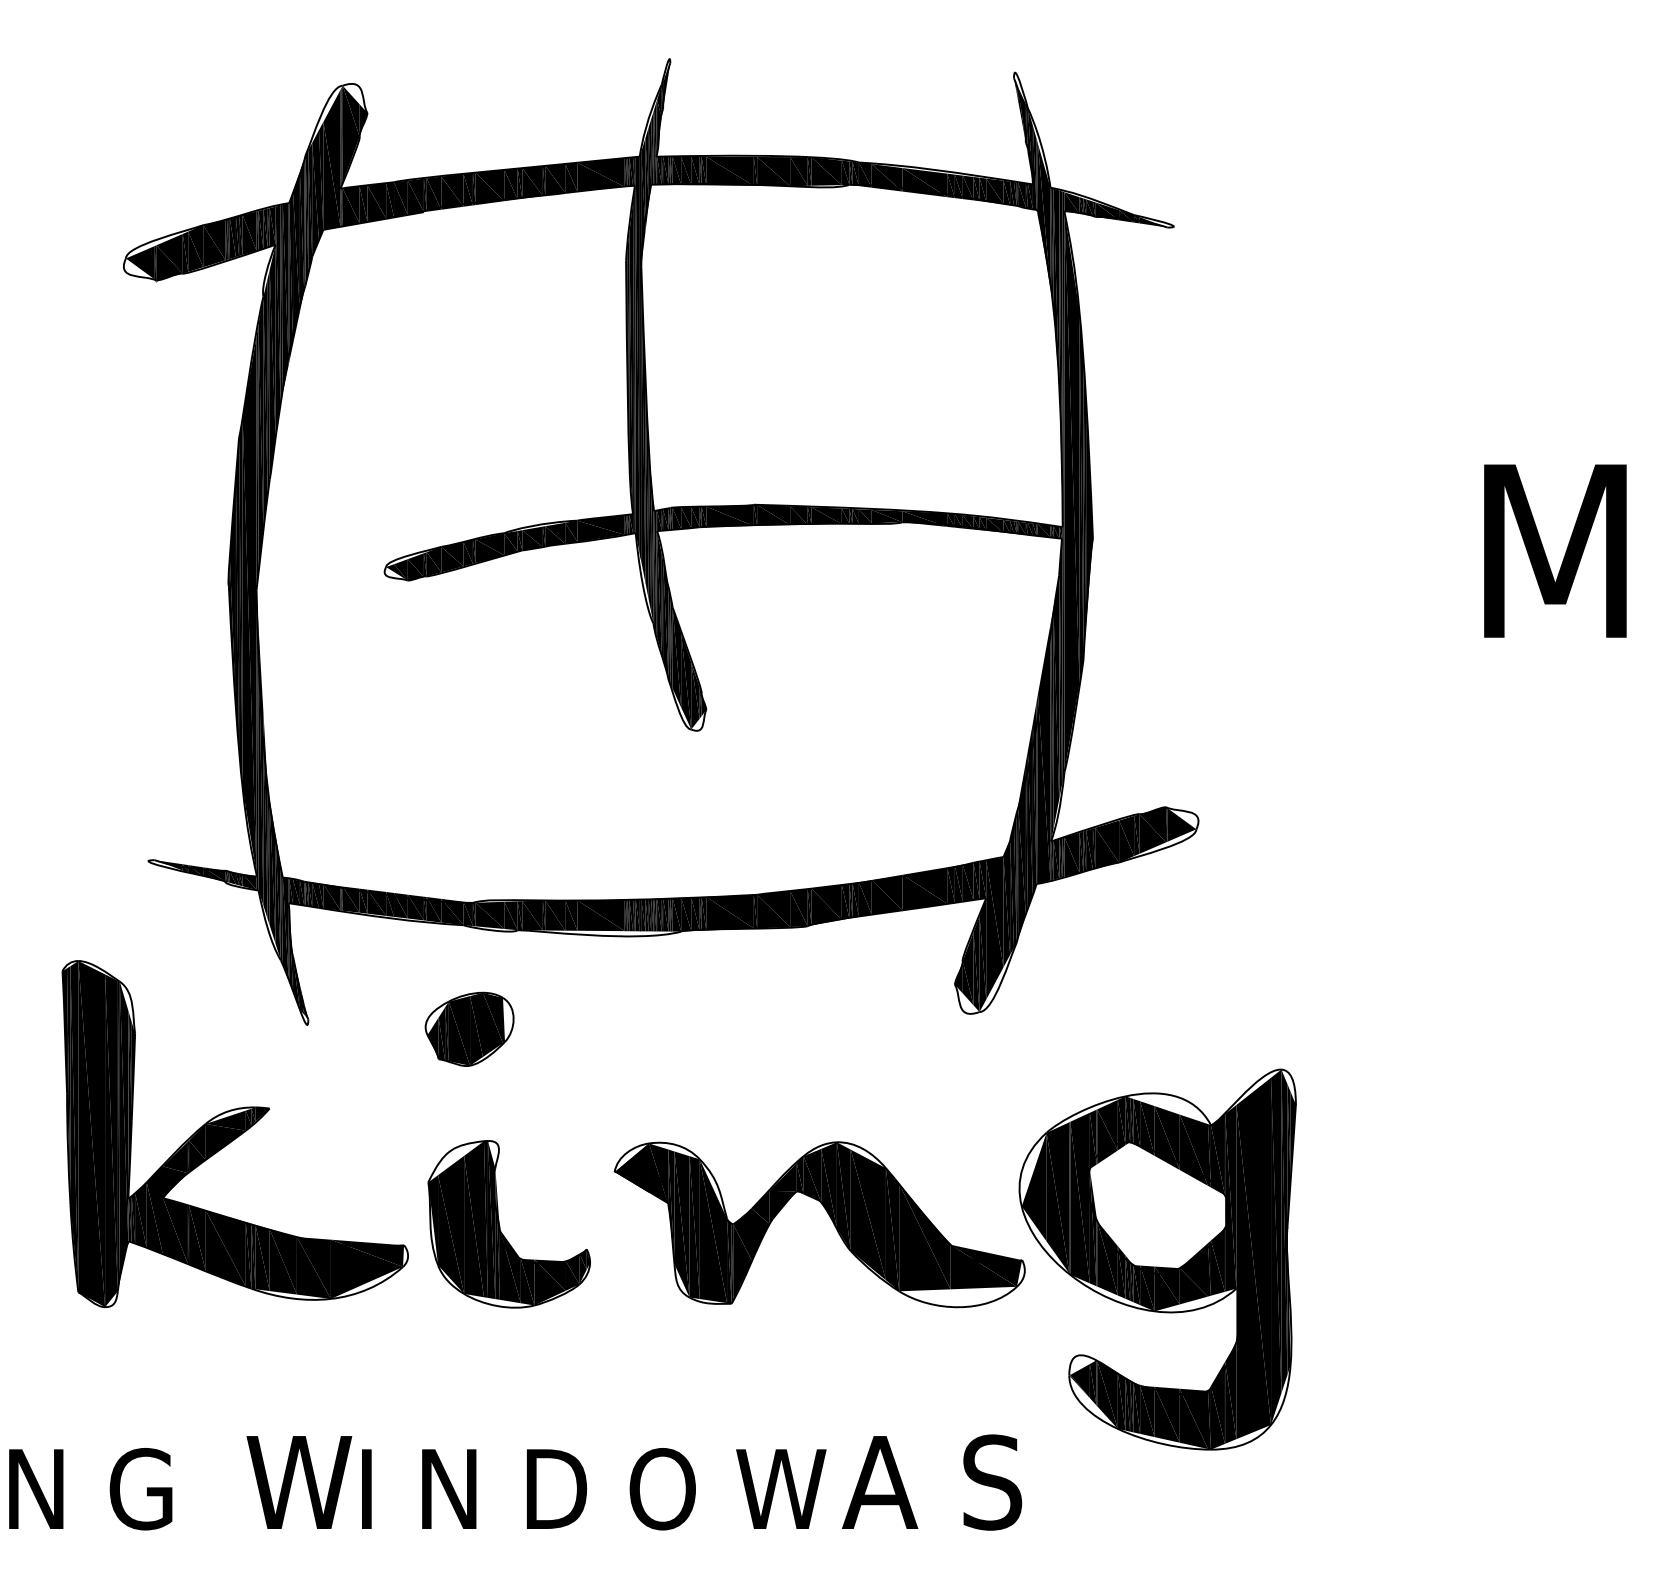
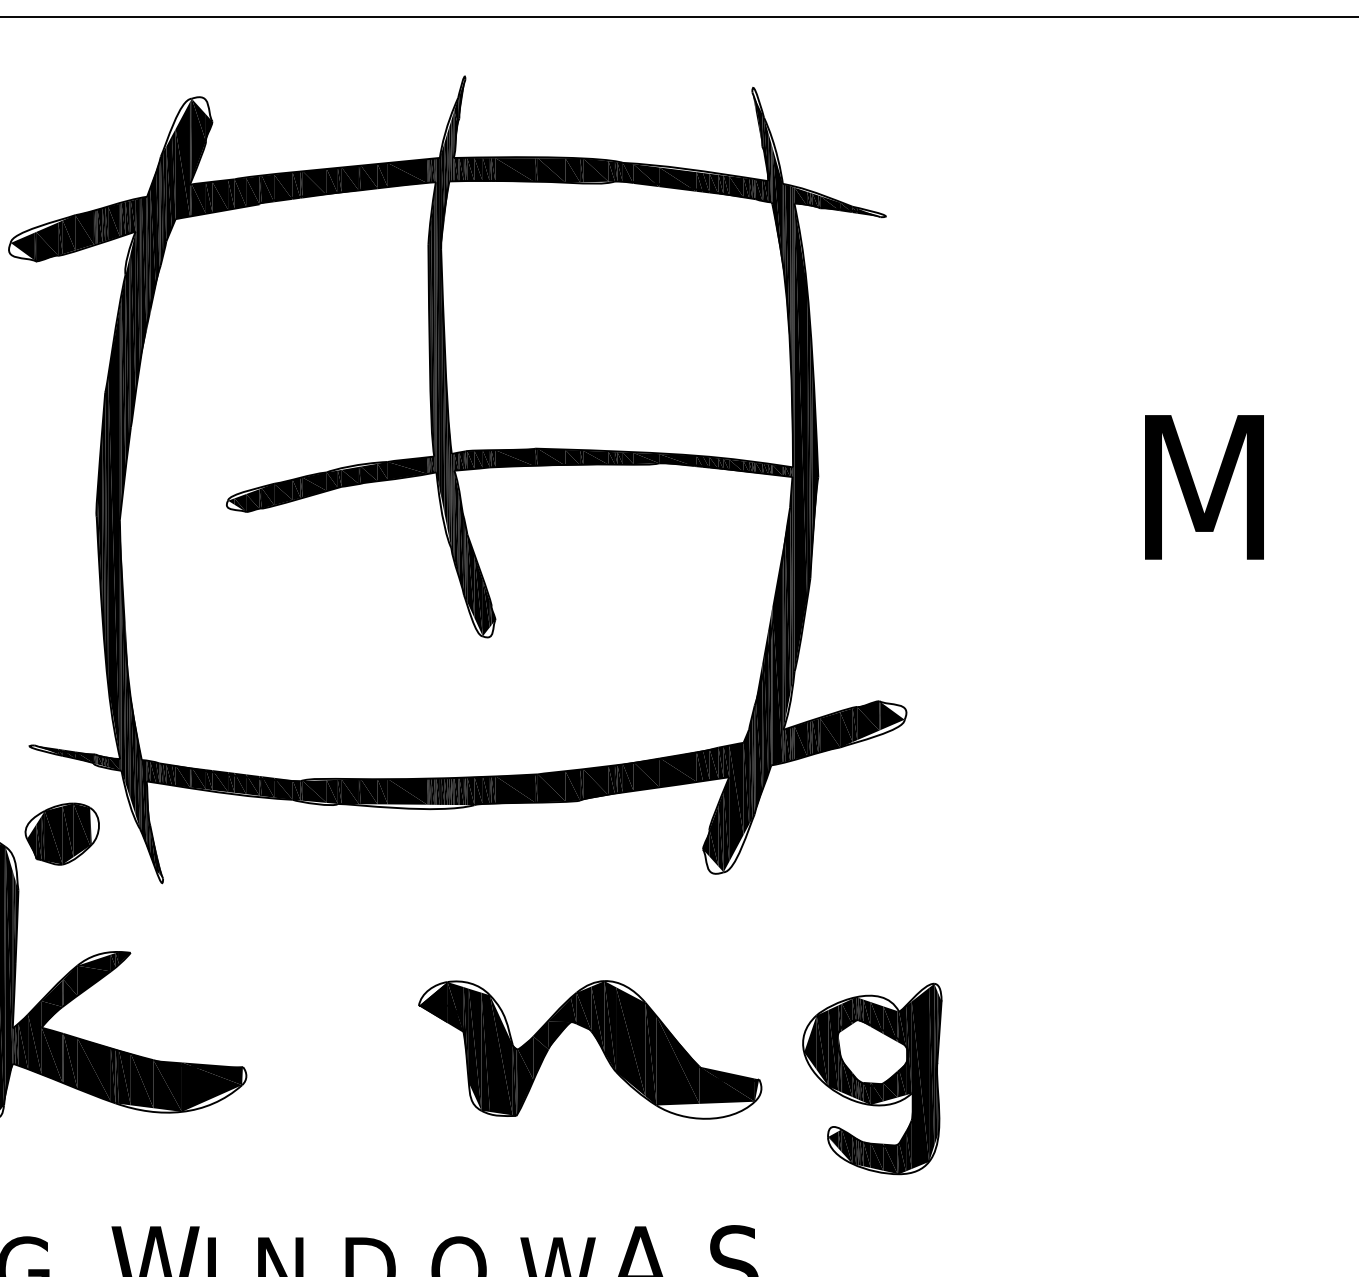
part: (469, 1028) -> (62, 833), moved
part: (500, 1225) -> (323, 1050), removed
part: (1157, 1259) -> (872, 1078), size x0.6

